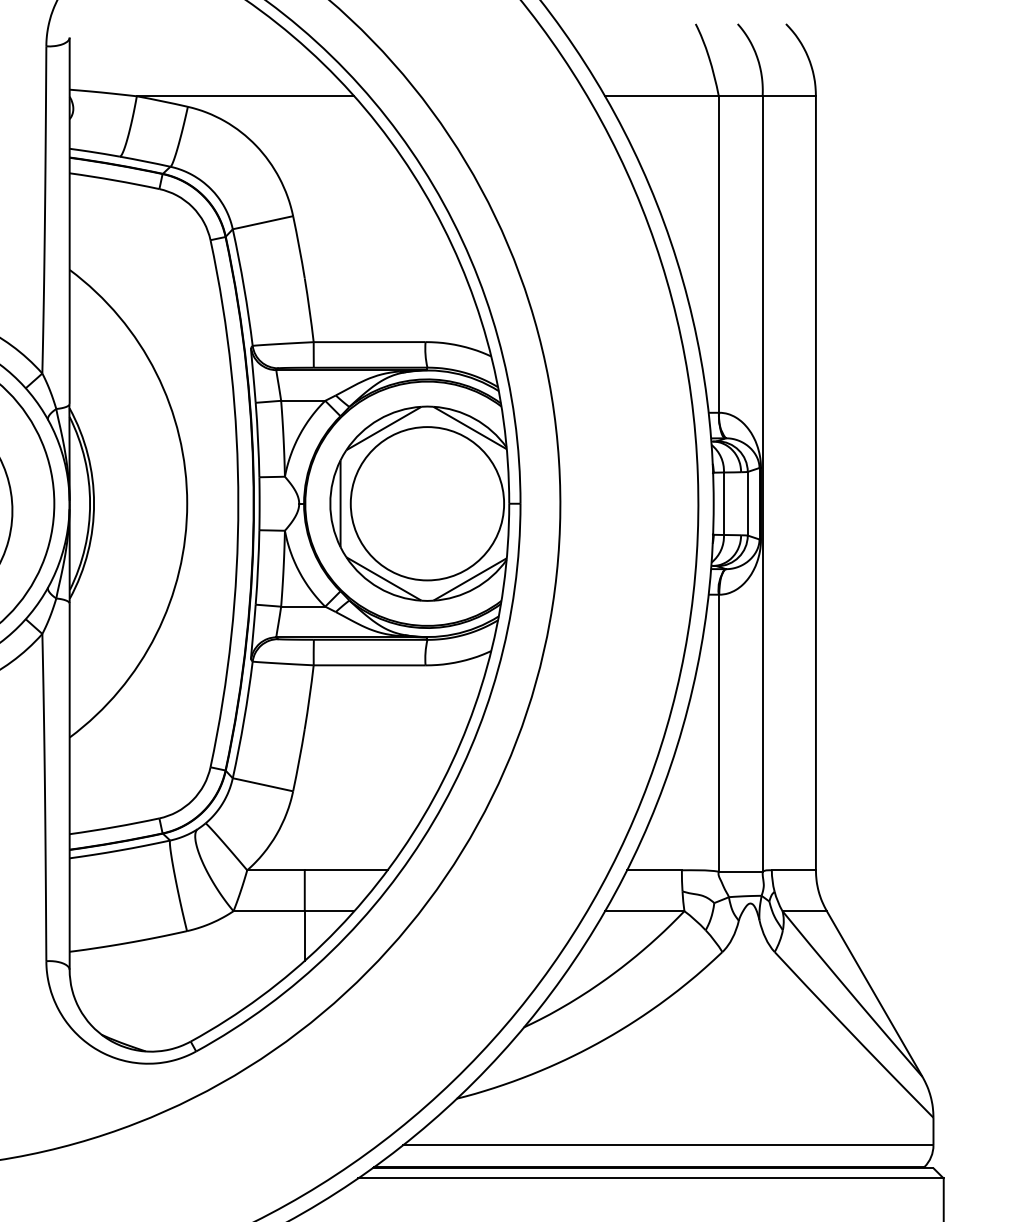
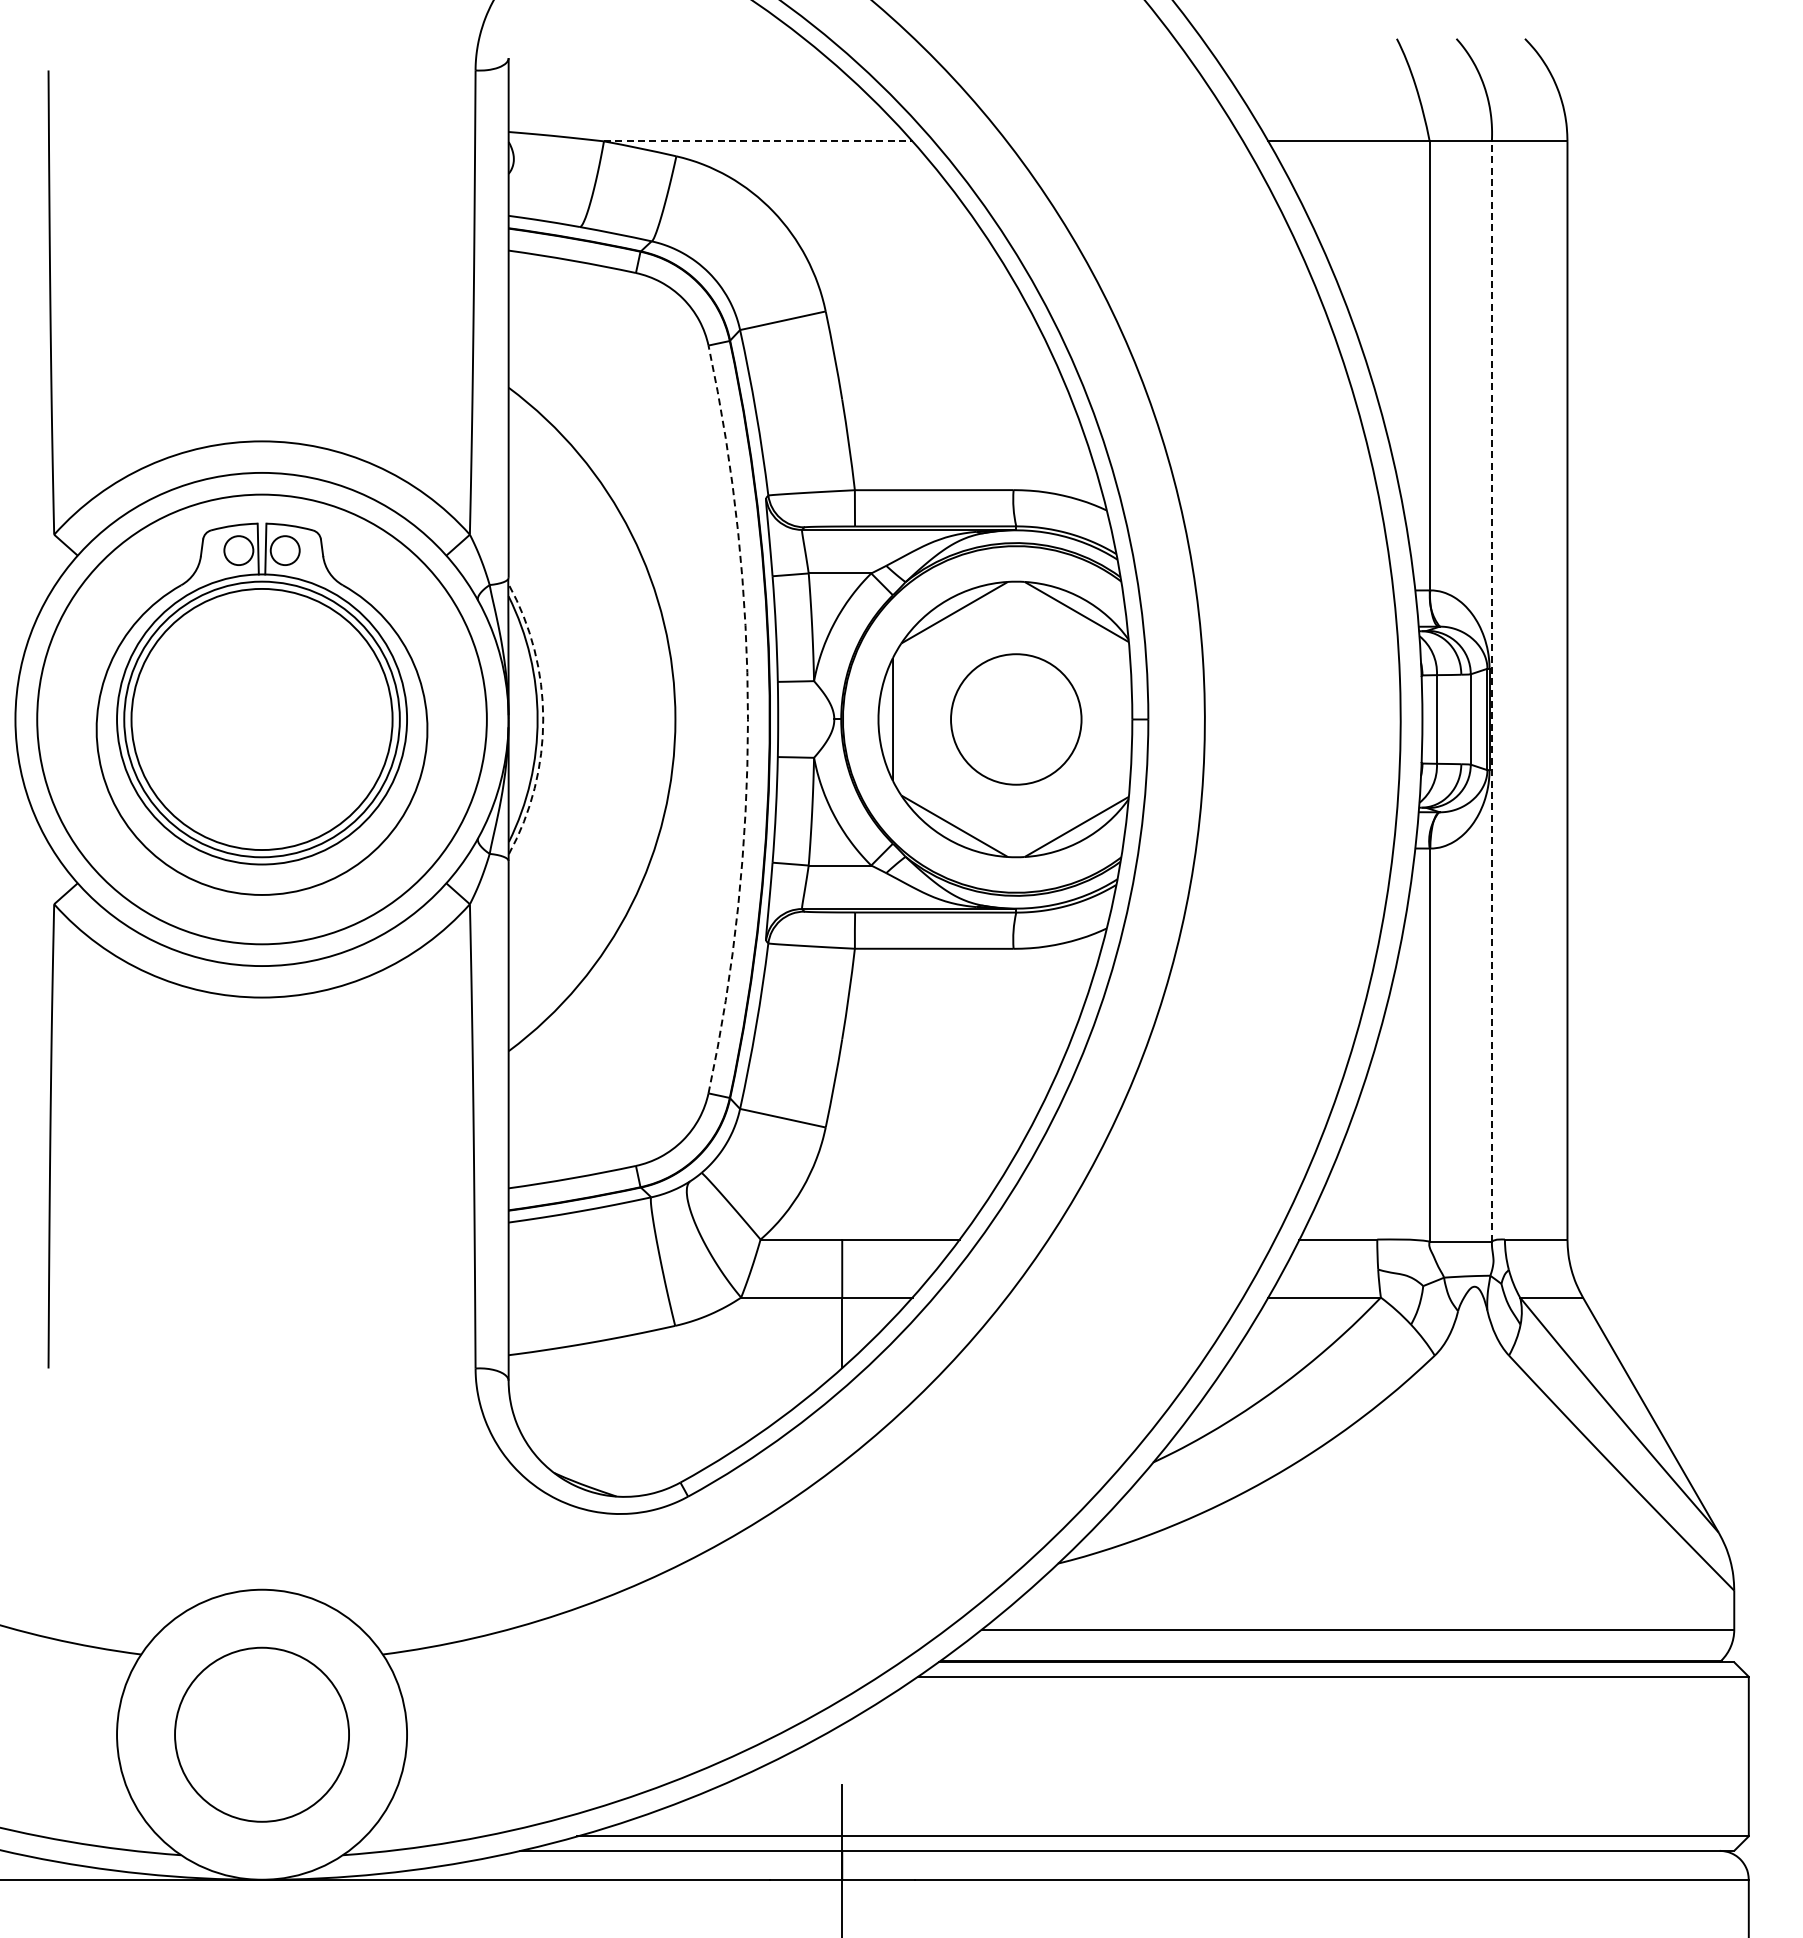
line: (245, 96) -> (758, 141), solid -> dashed
line: (762, 483) -> (1491, 690), solid -> dashed
arc: (94, 503) -> (543, 719), solid -> dashed
arc: (238, 503) -> (747, 719), solid -> dashed
circle: (427, 503) -> (1016, 719), size x0.6

